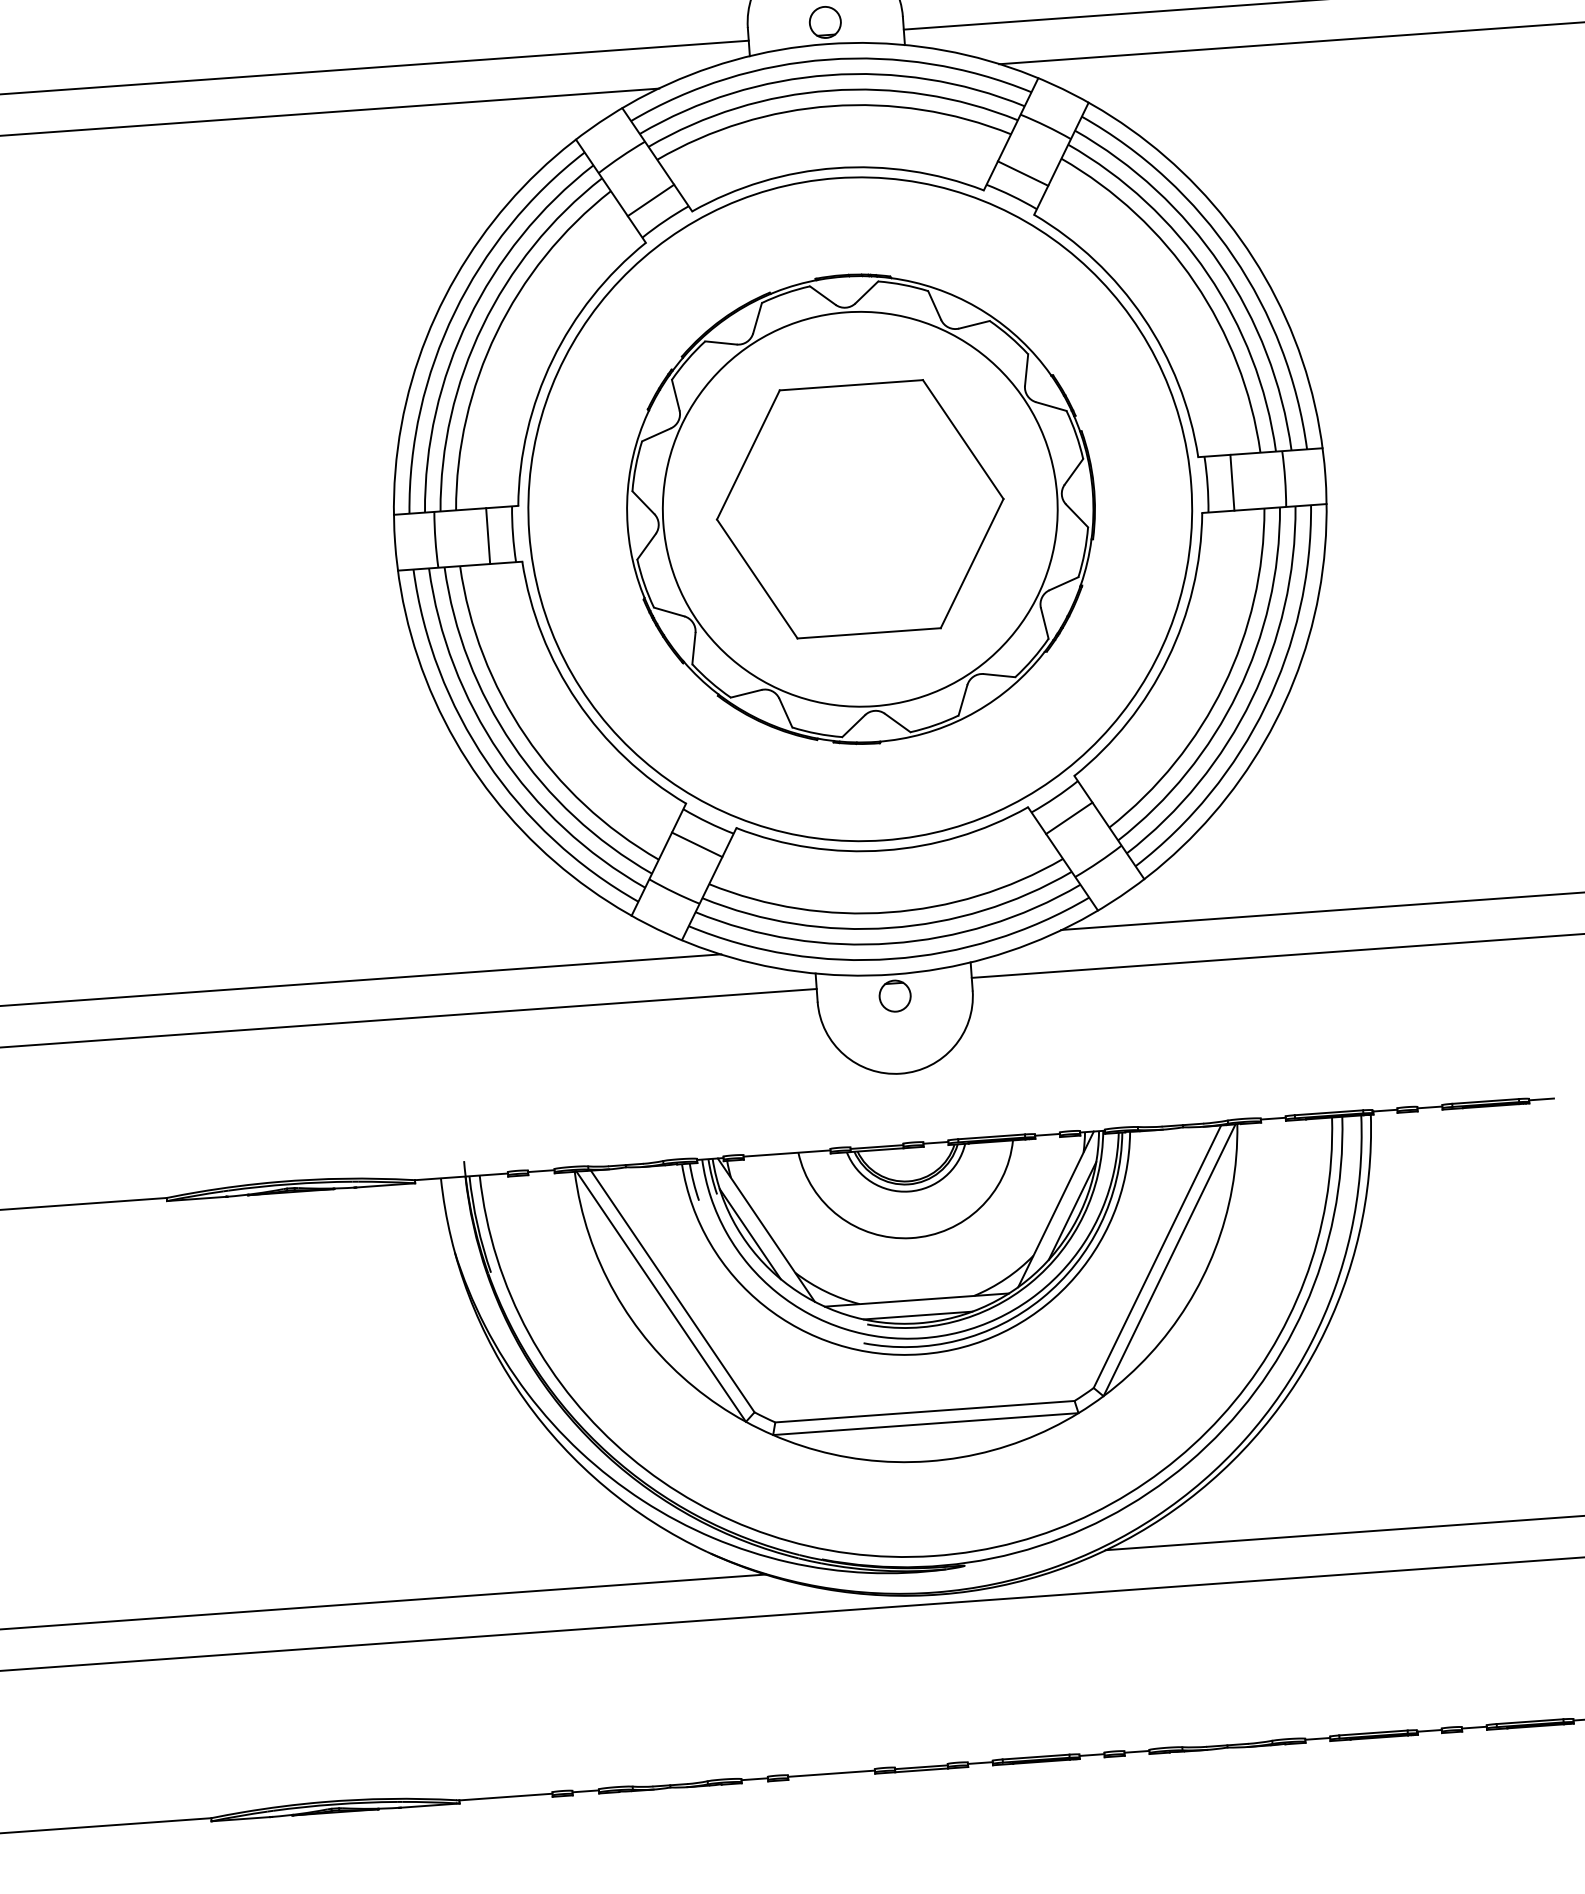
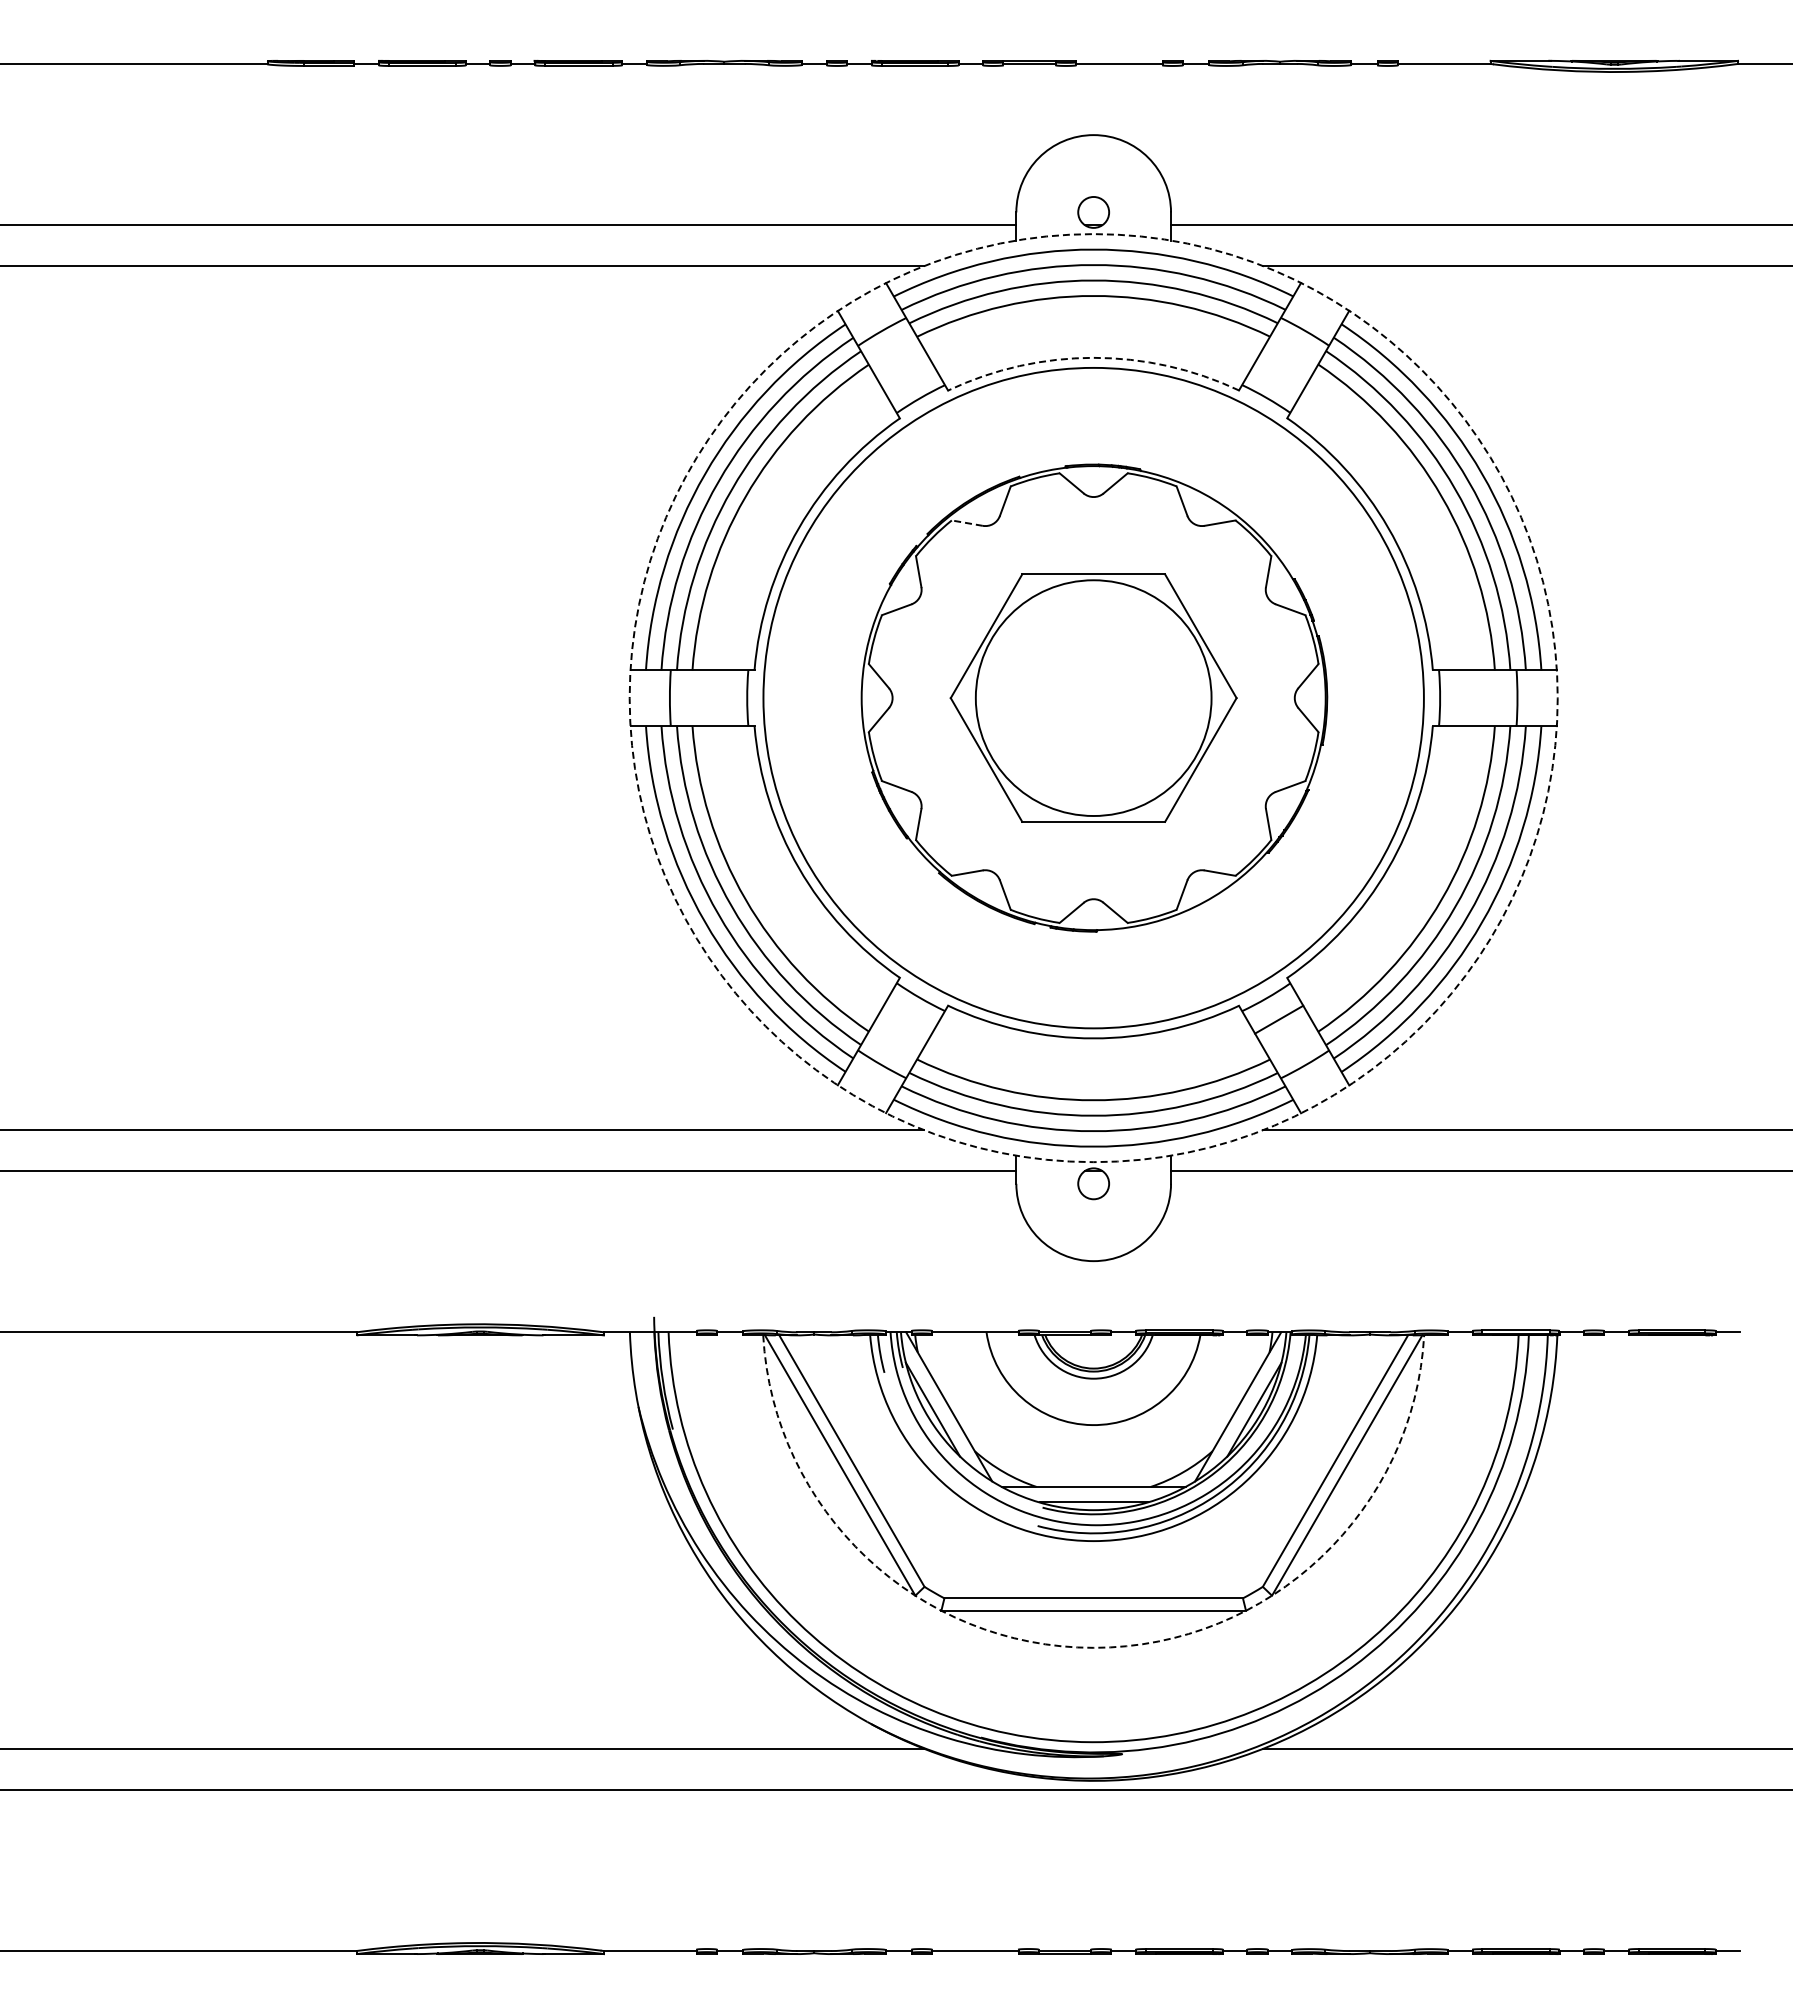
arc: (835, 167) -> (1093, 357), solid -> dashed
line: (1023, 173) -> (1279, 376), removed
line: (650, 200) -> (907, 376), removed
line: (721, 343) -> (967, 523), solid -> dashed
line: (1232, 483) -> (1464, 698), removed
circle: (860, 508) -> (1093, 697), size x0.6
circle: (860, 509) -> (1093, 698), solid -> dashed
line: (488, 536) -> (722, 698), removed
line: (696, 844) -> (907, 1019), removed
arc: (928, 1460) -> (1093, 1647), solid -> dashed

